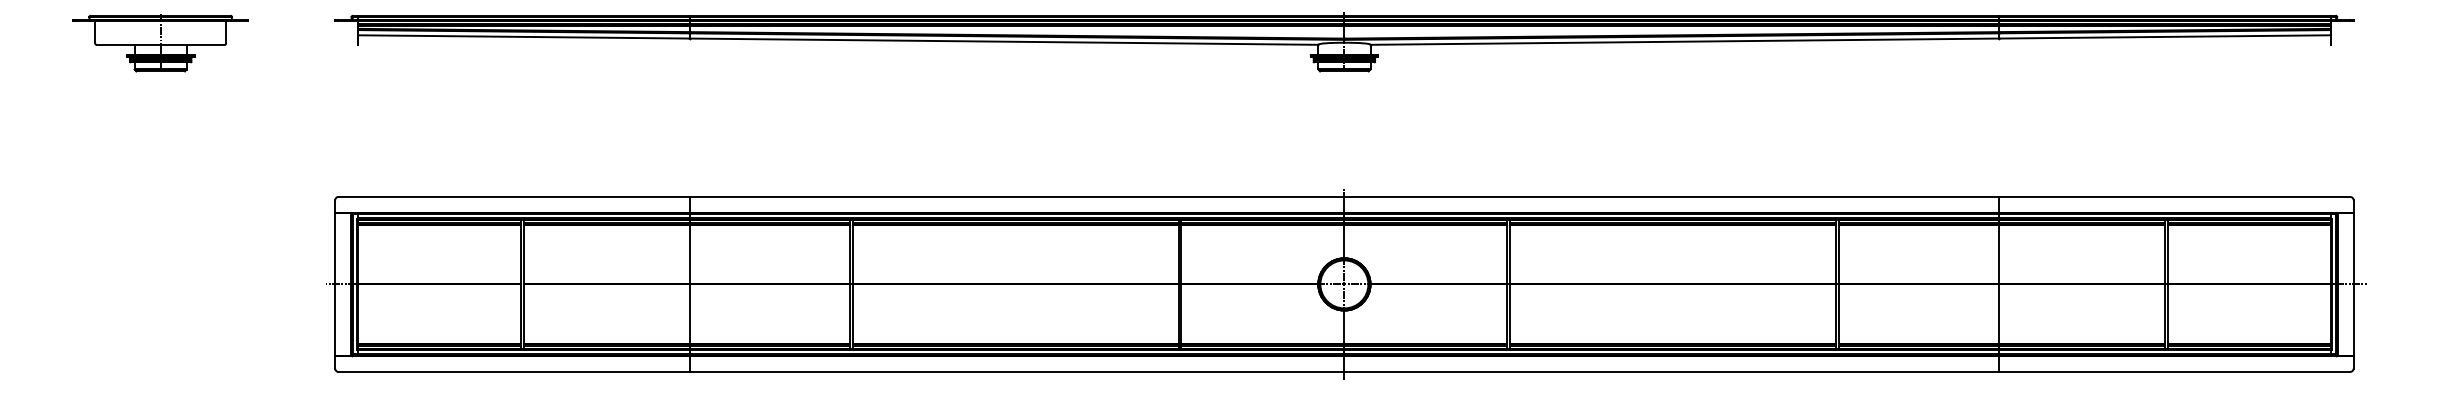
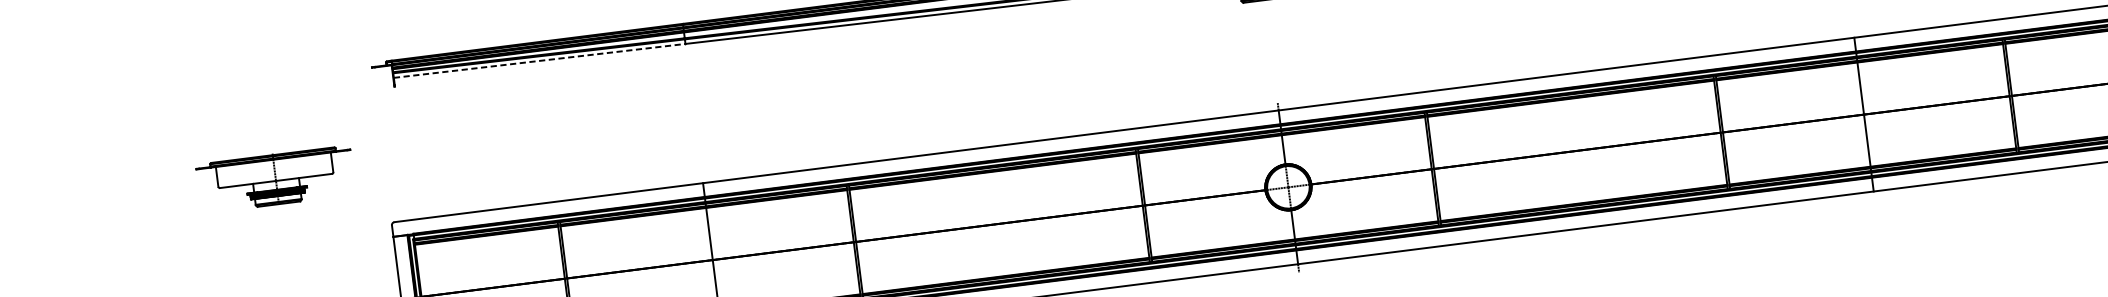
line: (523, 36) -> (539, 60), solid -> dashed
part: (160, 43) -> (275, 179), moved

